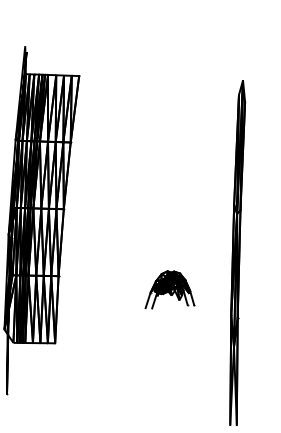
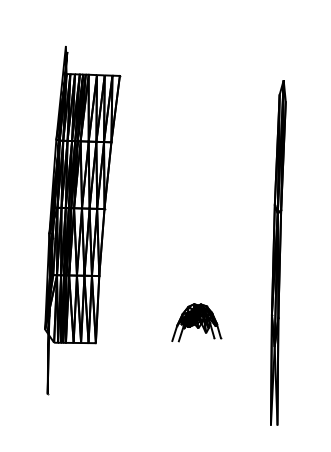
part: (169, 289) -> (196, 322), moved

